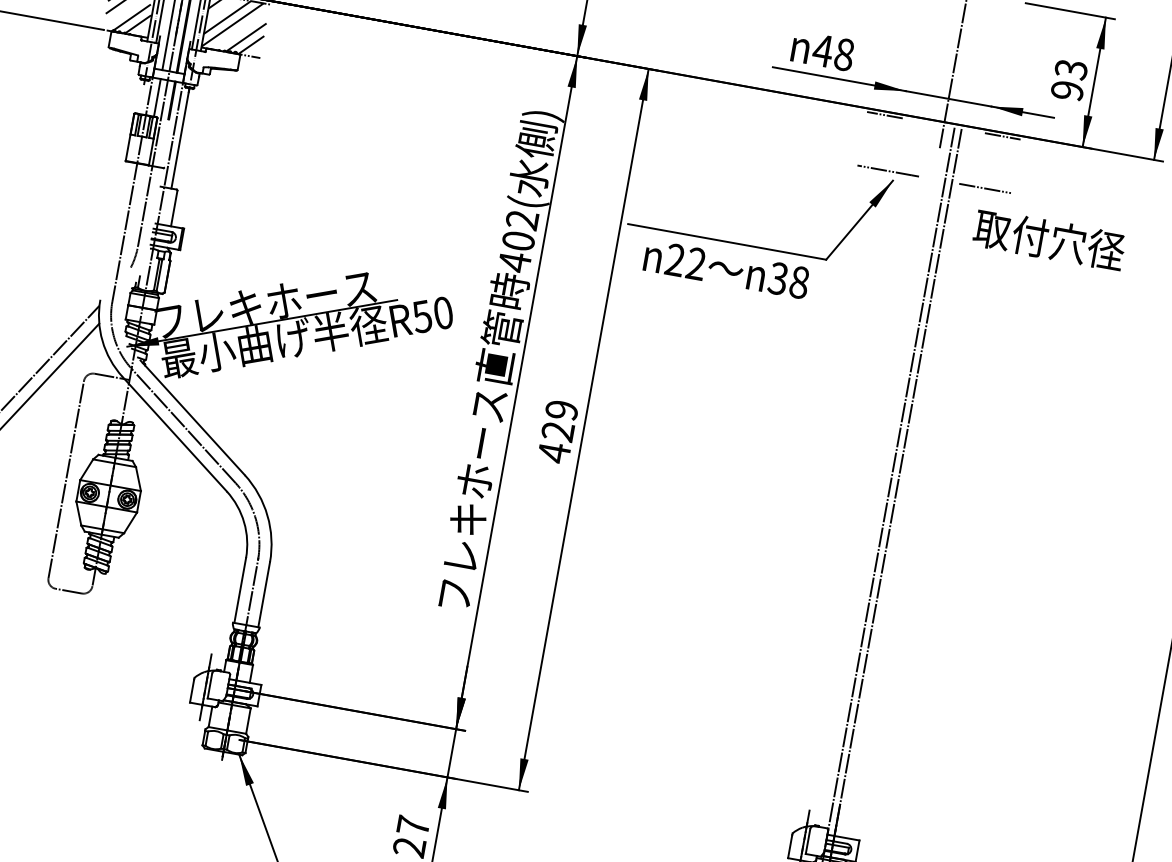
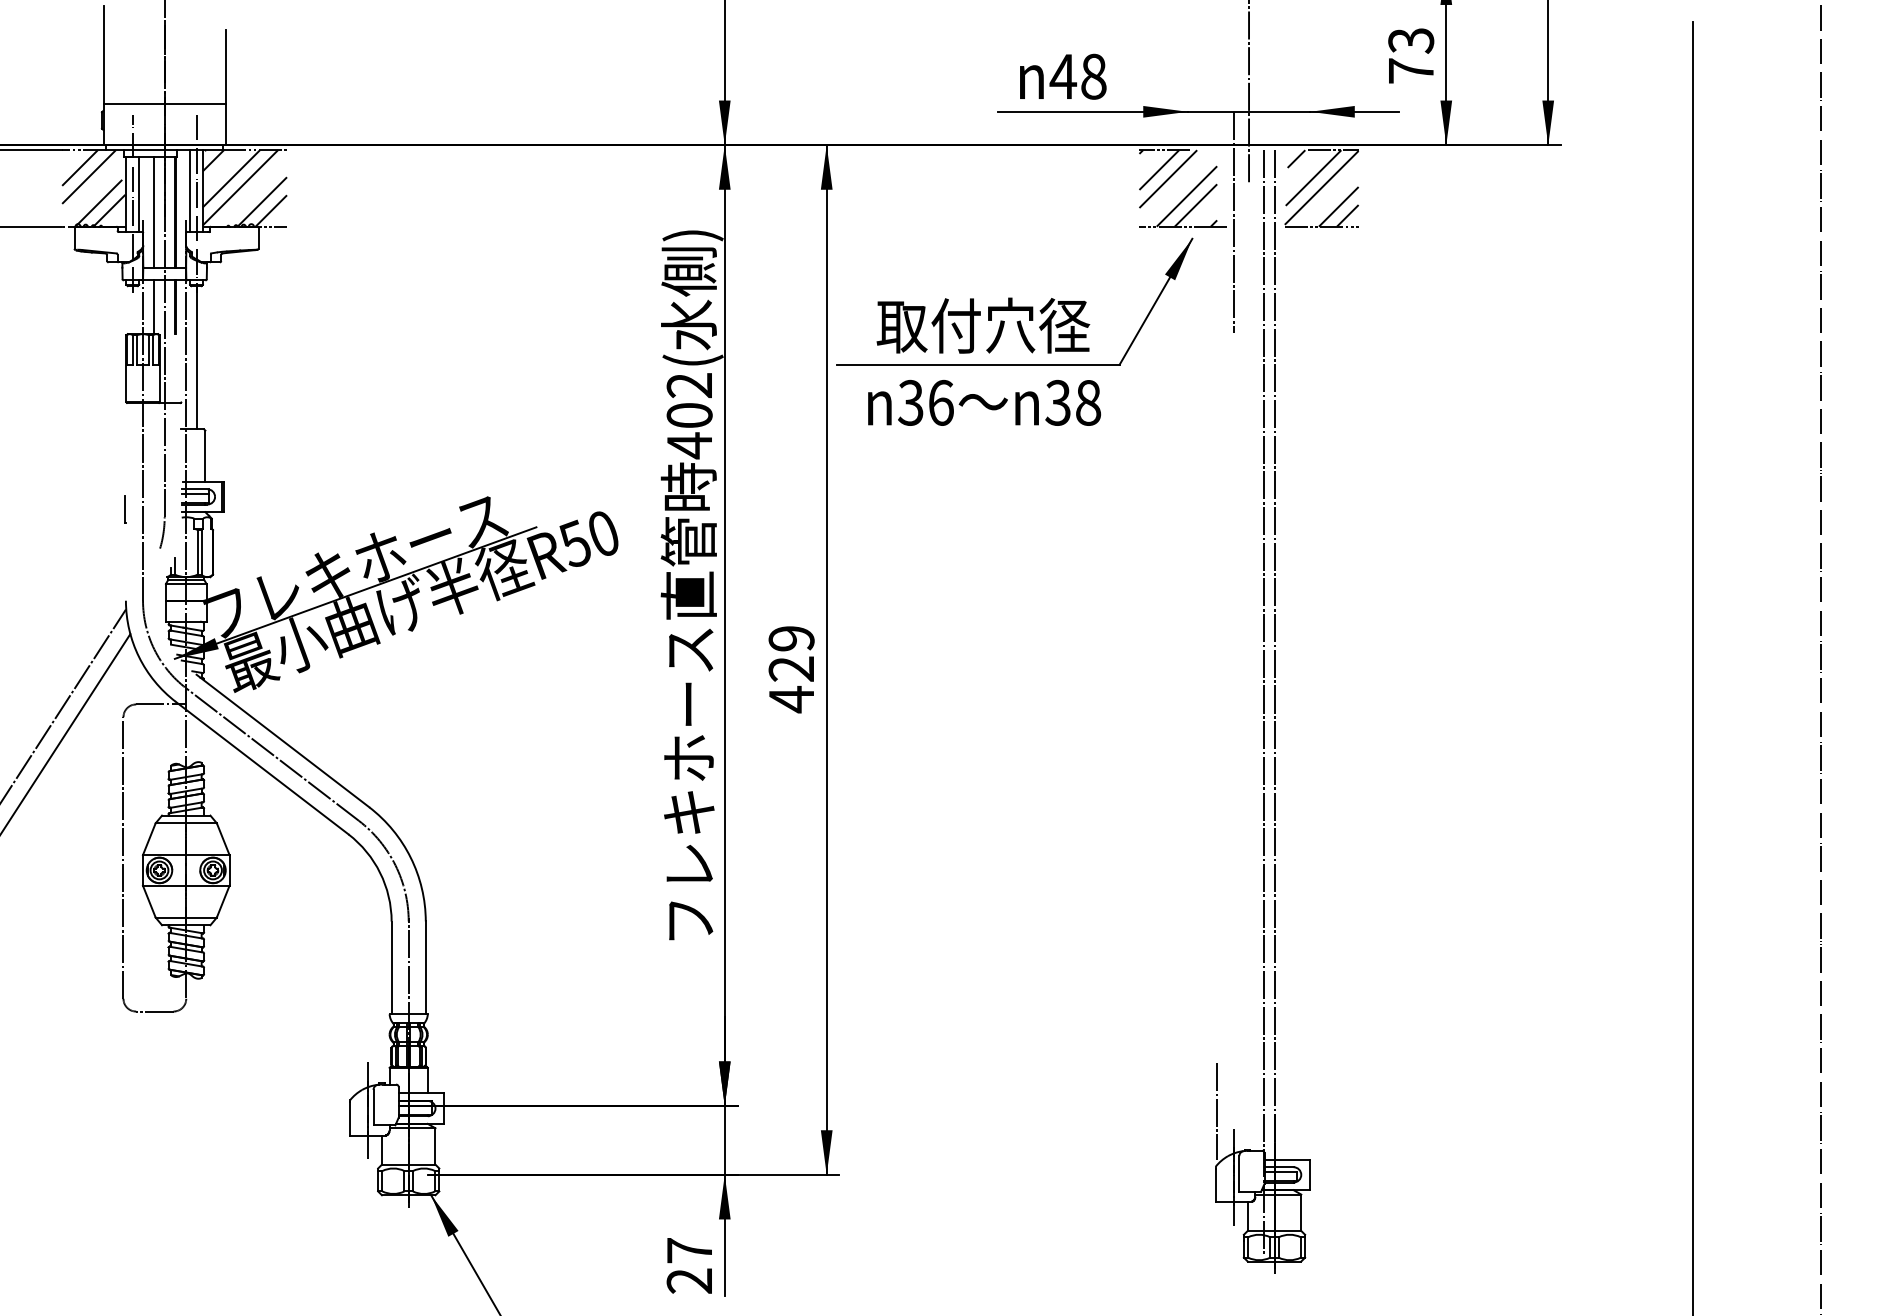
text: (1067, 90) -> (1411, 70), 93 -> 73
hatch: (889, 143) -> (1178, 188), added
hatch: (989, 161) -> (1321, 188), added
line: (923, 174) -> (1233, 222), added
line: (111, 235) -> (125, 509), added
text: (1049, 239) -> (983, 325), moved
text: (685, 261) -> (925, 402), 22 -> 36
line: (799, 794) -> (1216, 1111), added

